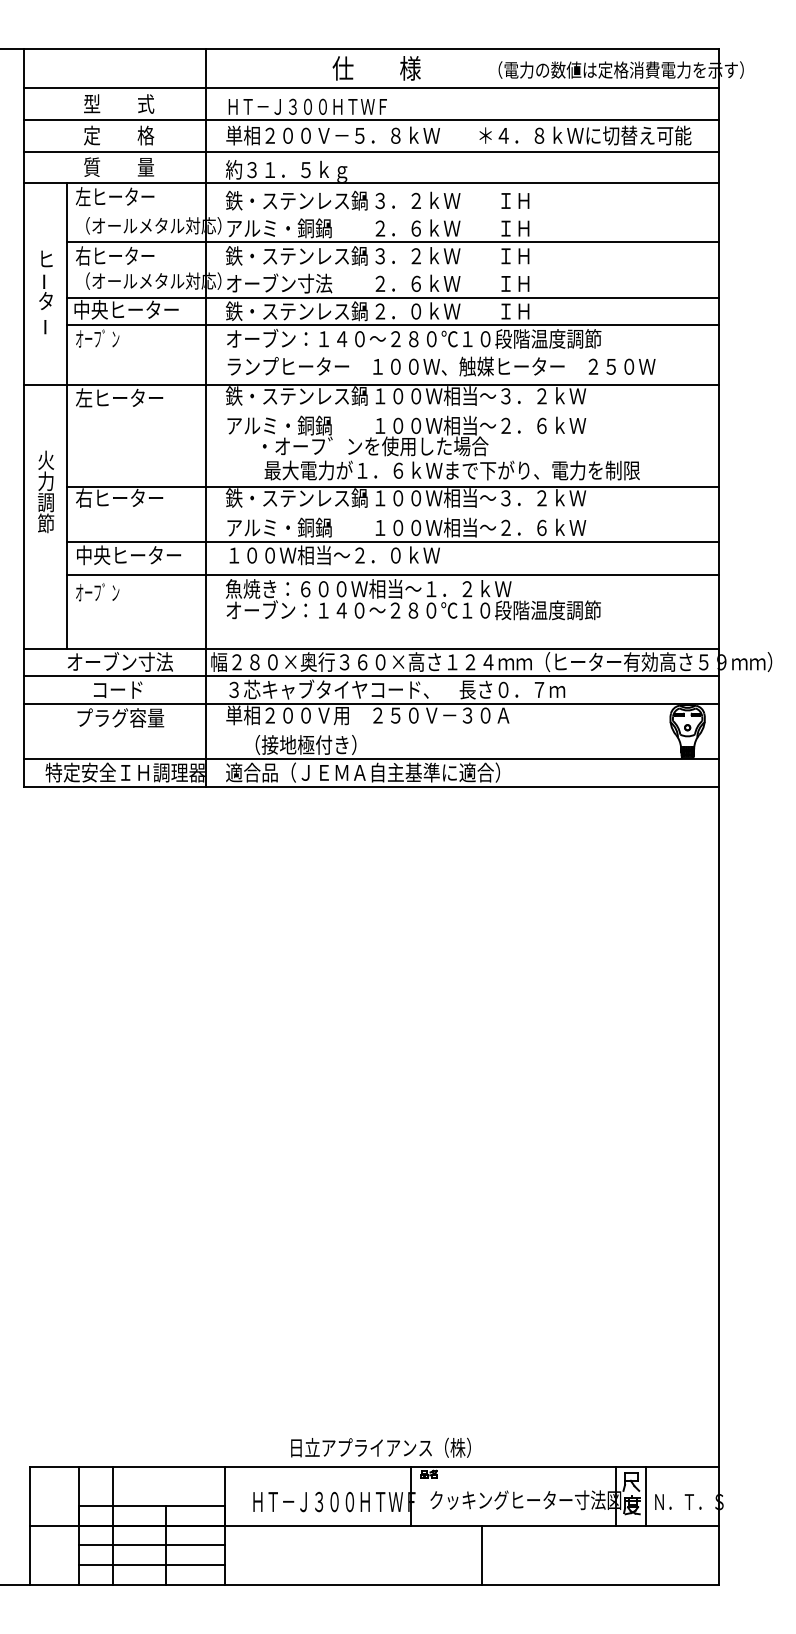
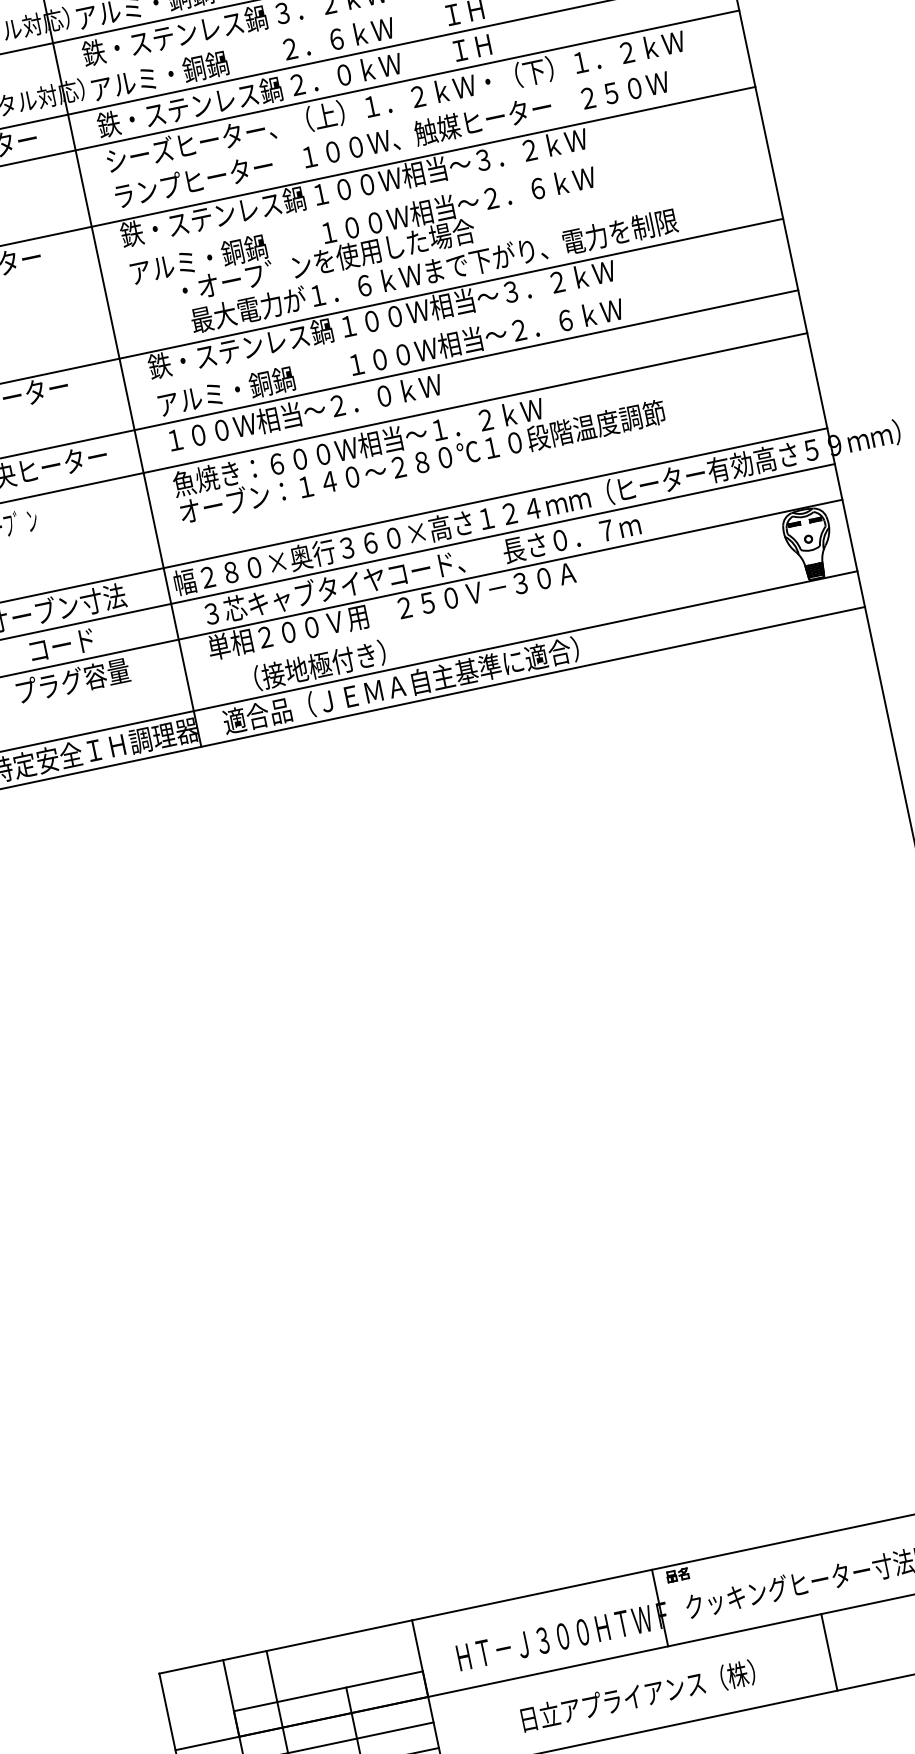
text: (279, 283) -> (159, 76), オーブン寸法 -> アルミ・銅鍋
text: (450, 338) -> (395, 100), オーブン：１４０～２８０℃１０段階温度調節 -> シーズヒーター、（上）１．２ｋＷ・（下）１．２ｋＷ
text: (380, 1447) -> (637, 1695), moved
line: (482, 1554) -> (829, 1651), moved

